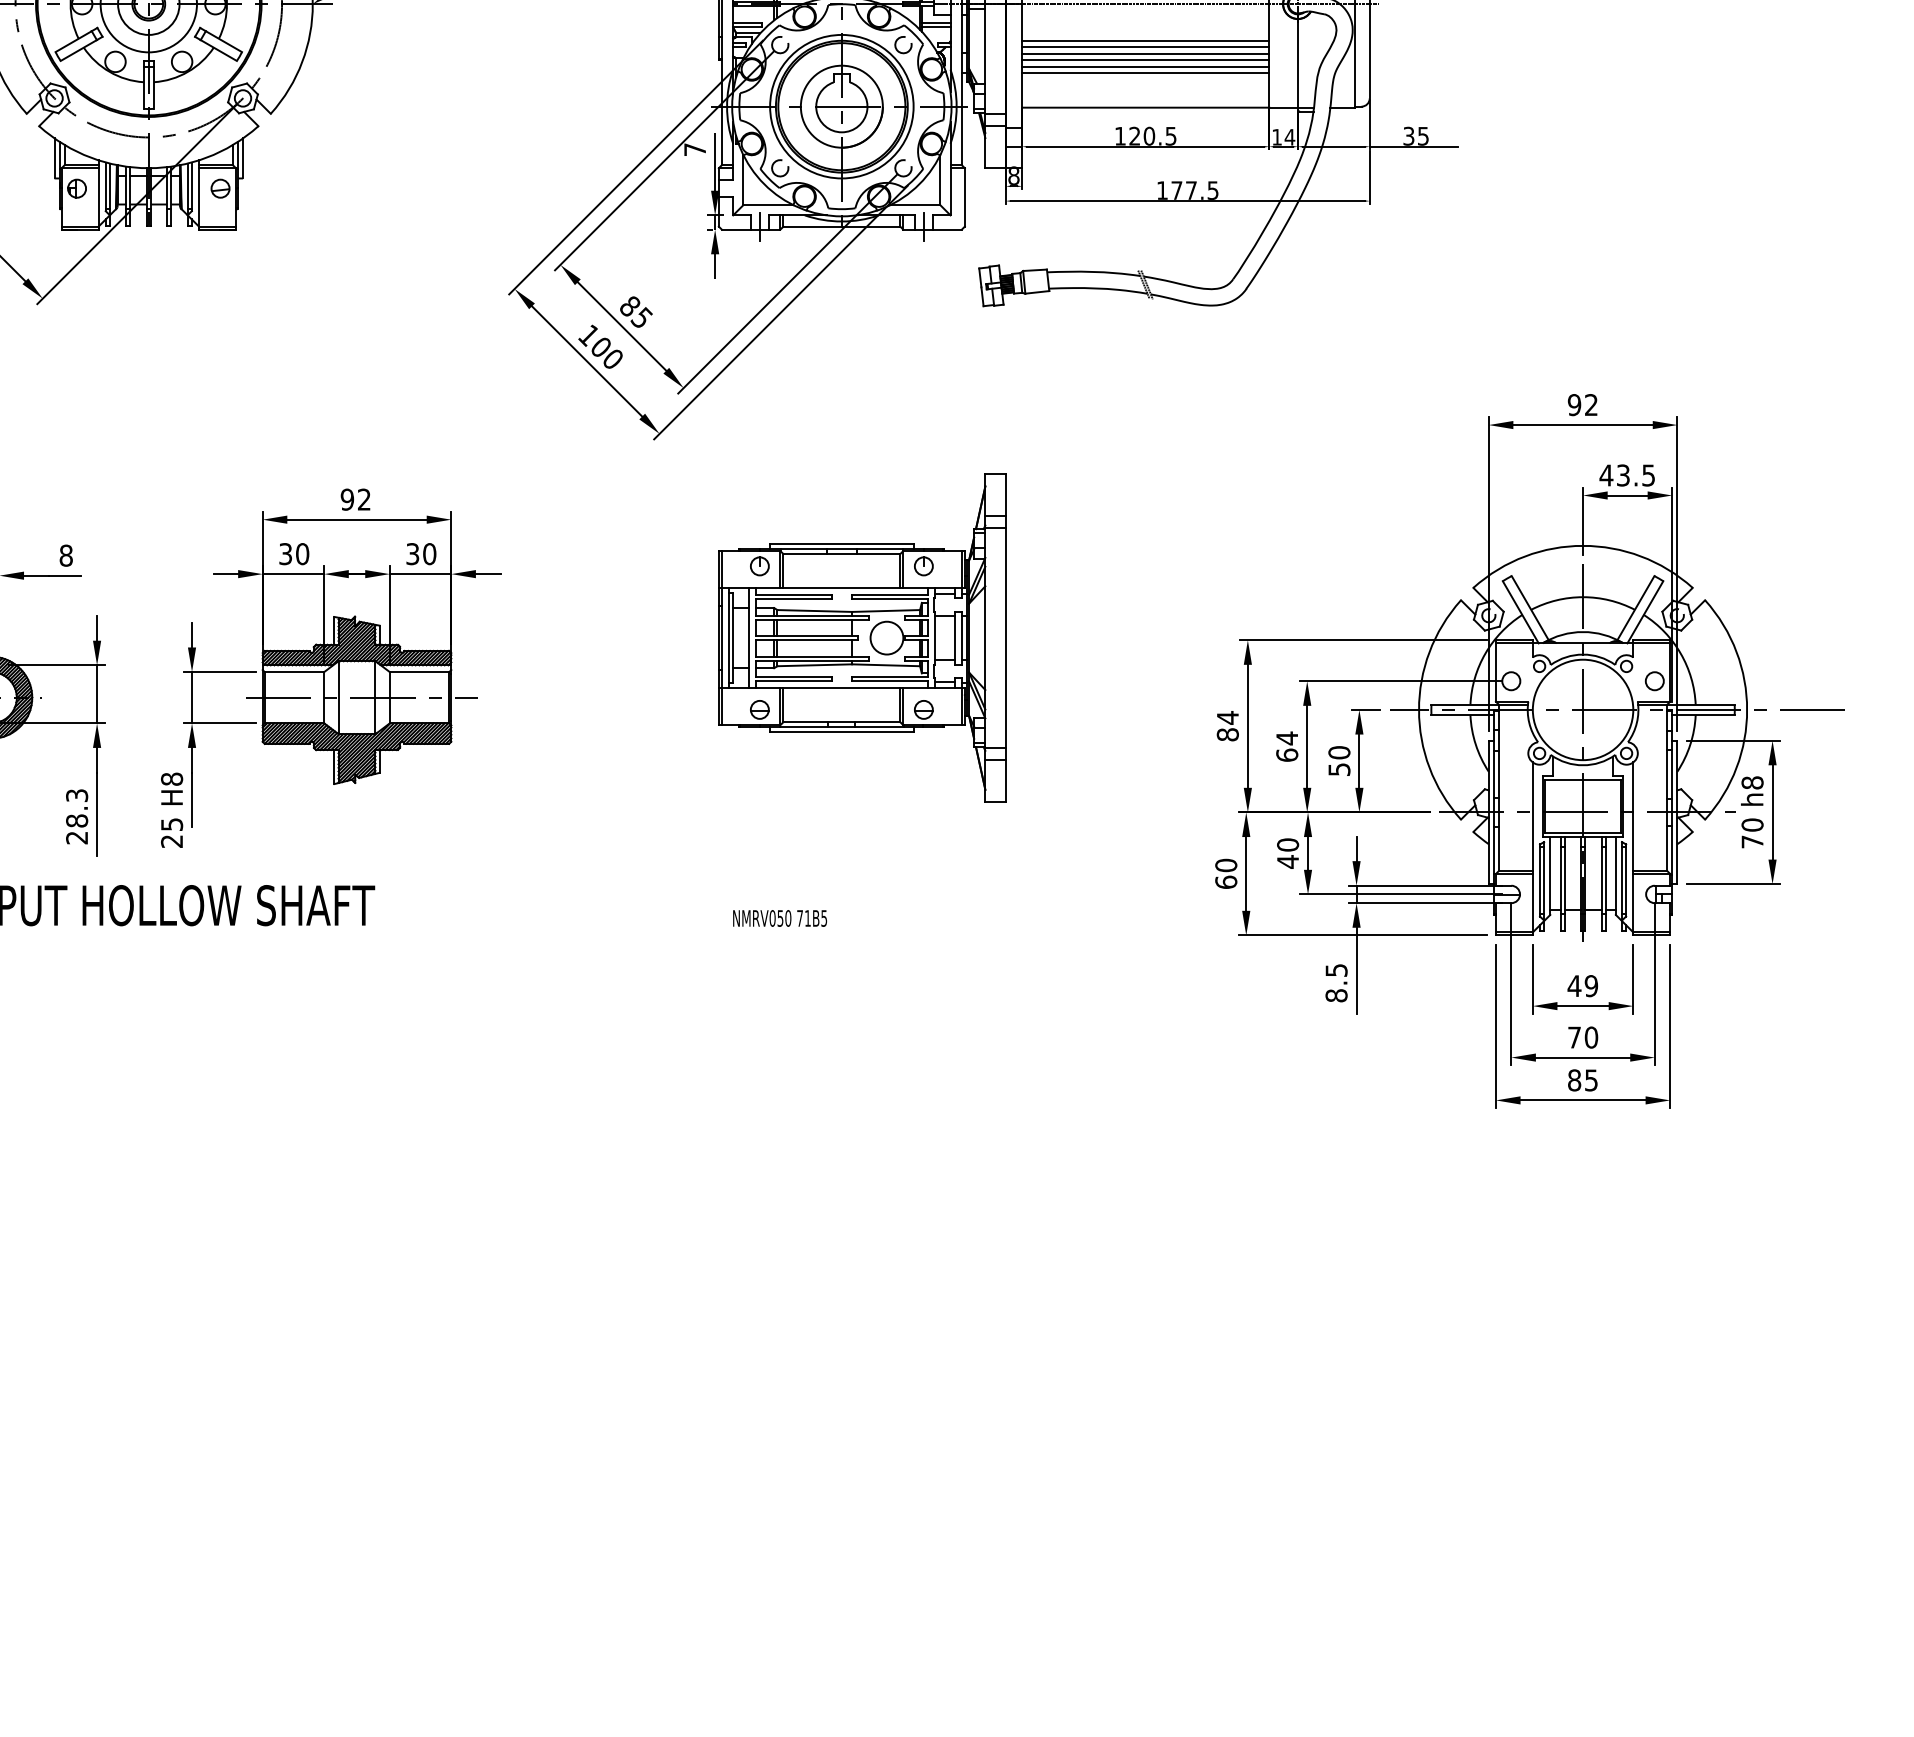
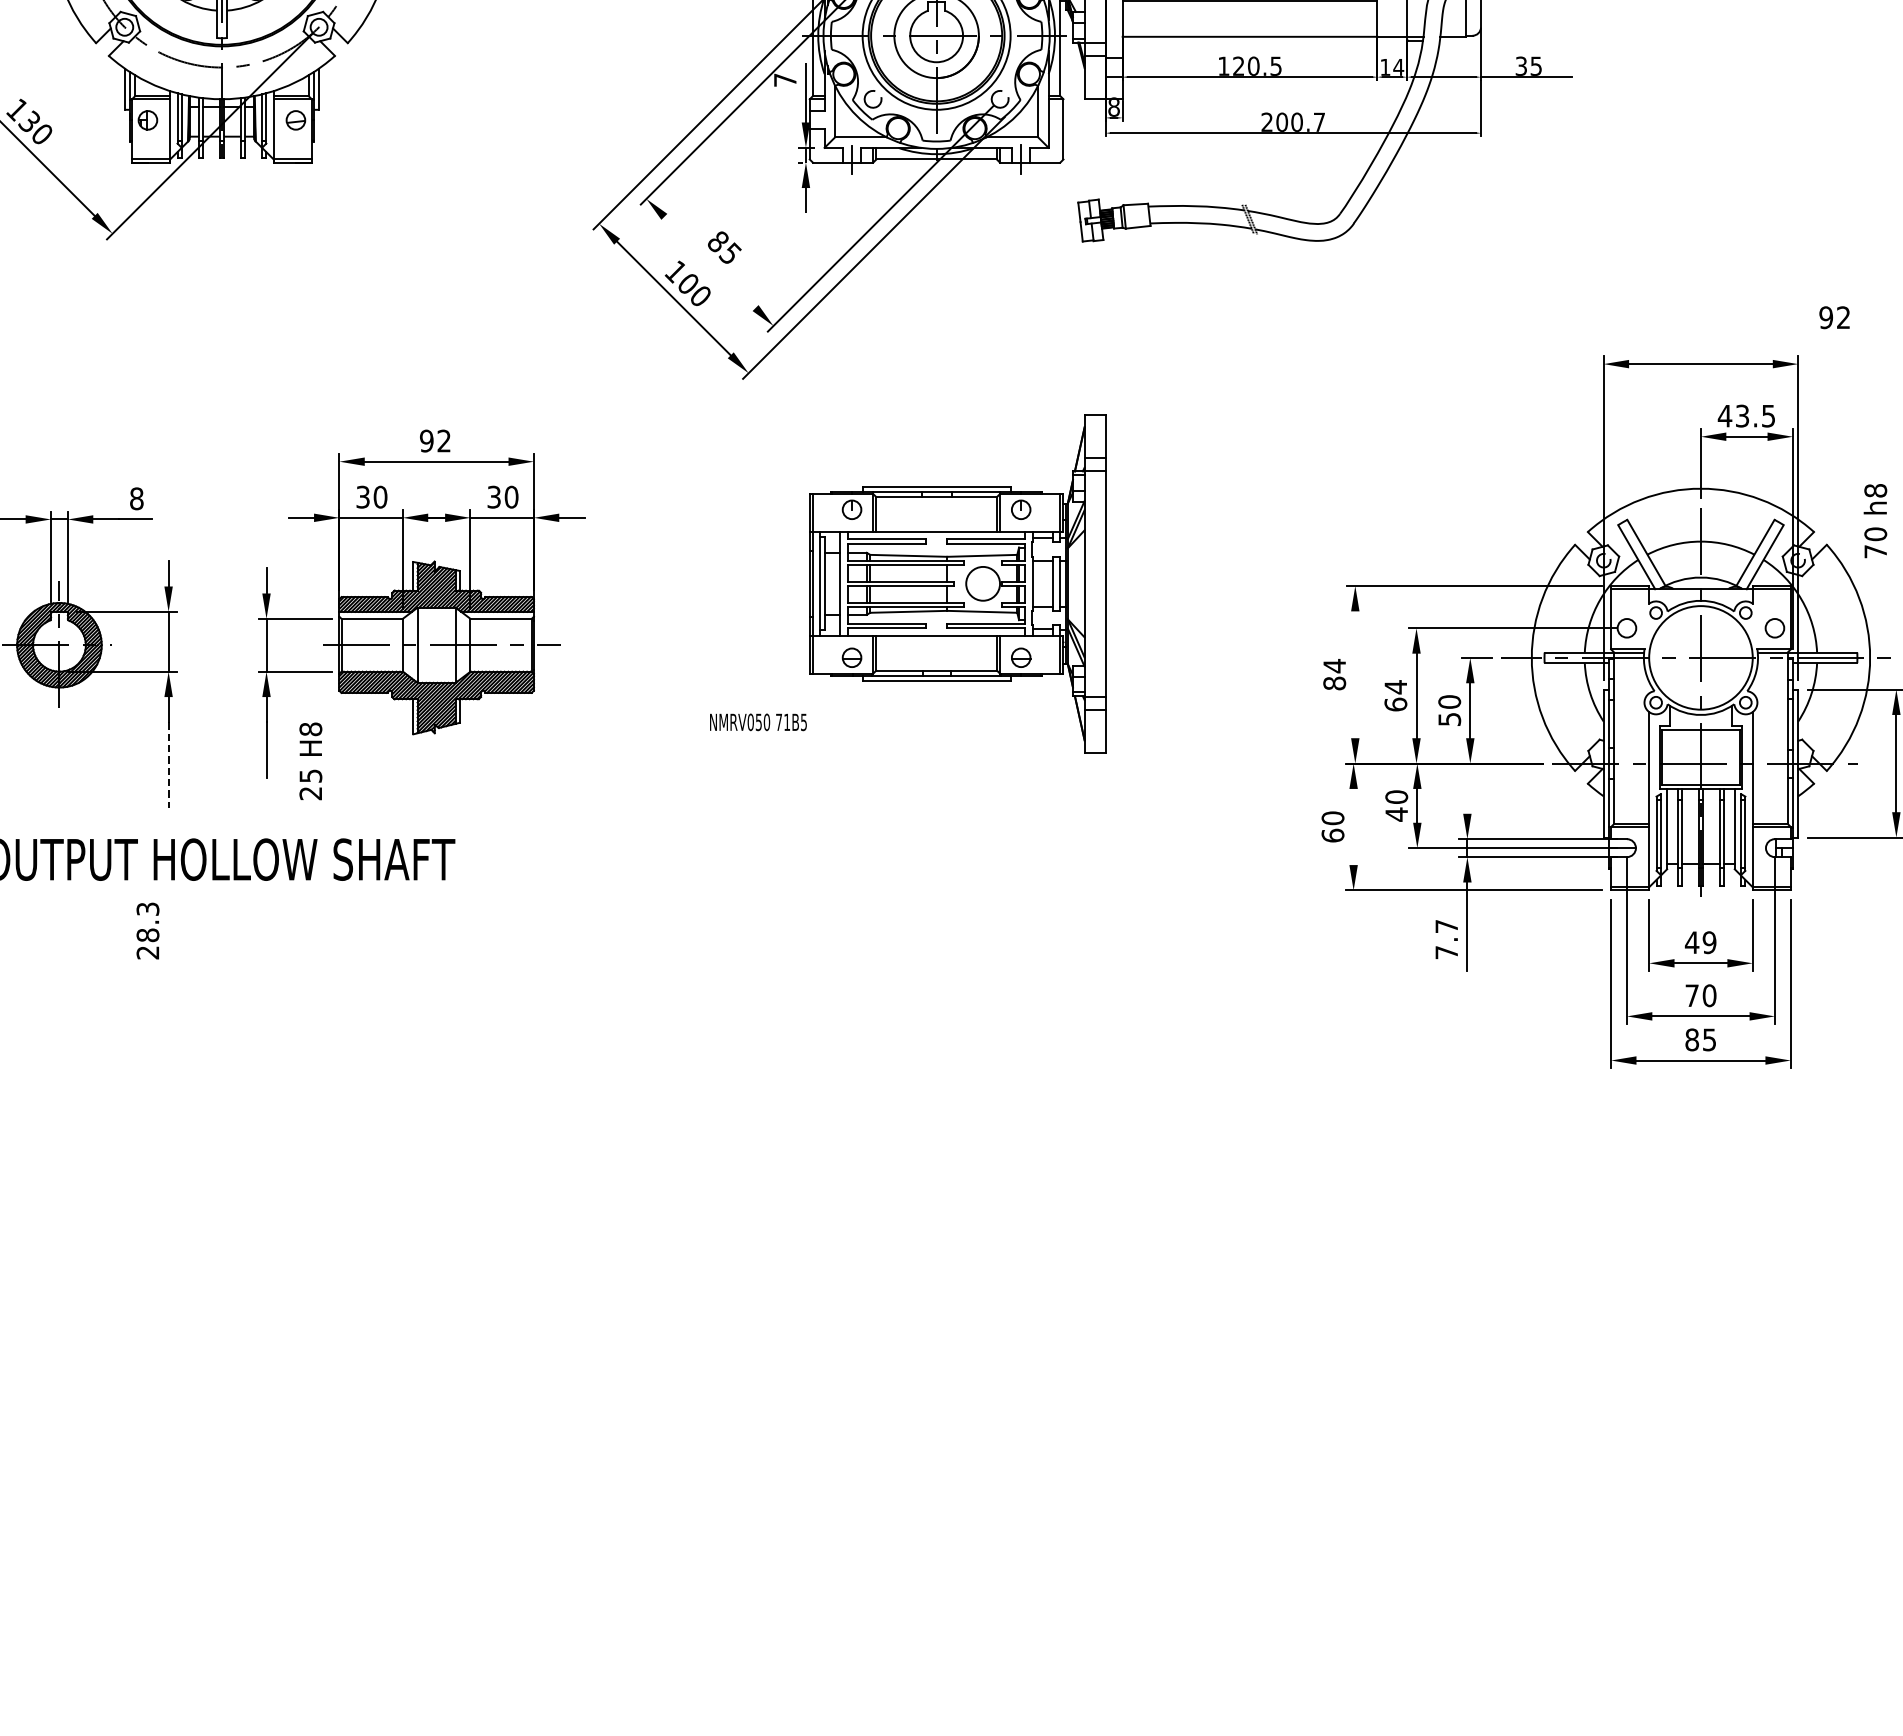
text: (1187, 190) -> (1293, 122), 177.5 -> 200.7
line: (621, 326) -> (709, 262), removed
text: (1582, 405) -> (1834, 318), moved
line: (1247, 725) -> (1354, 673), removed
text: (172, 809) -> (311, 760), moved
text: (1752, 812) -> (1875, 521), moved
line: (97, 814) -> (169, 765), solid -> dashed
text: (77, 816) -> (148, 930), moved
line: (1356, 848) -> (1467, 800), removed
line: (1246, 873) -> (1353, 826), removed
text: (779, 918) -> (757, 722), moved
text: (1336, 983) -> (1446, 939), 8.5 -> 7.7

